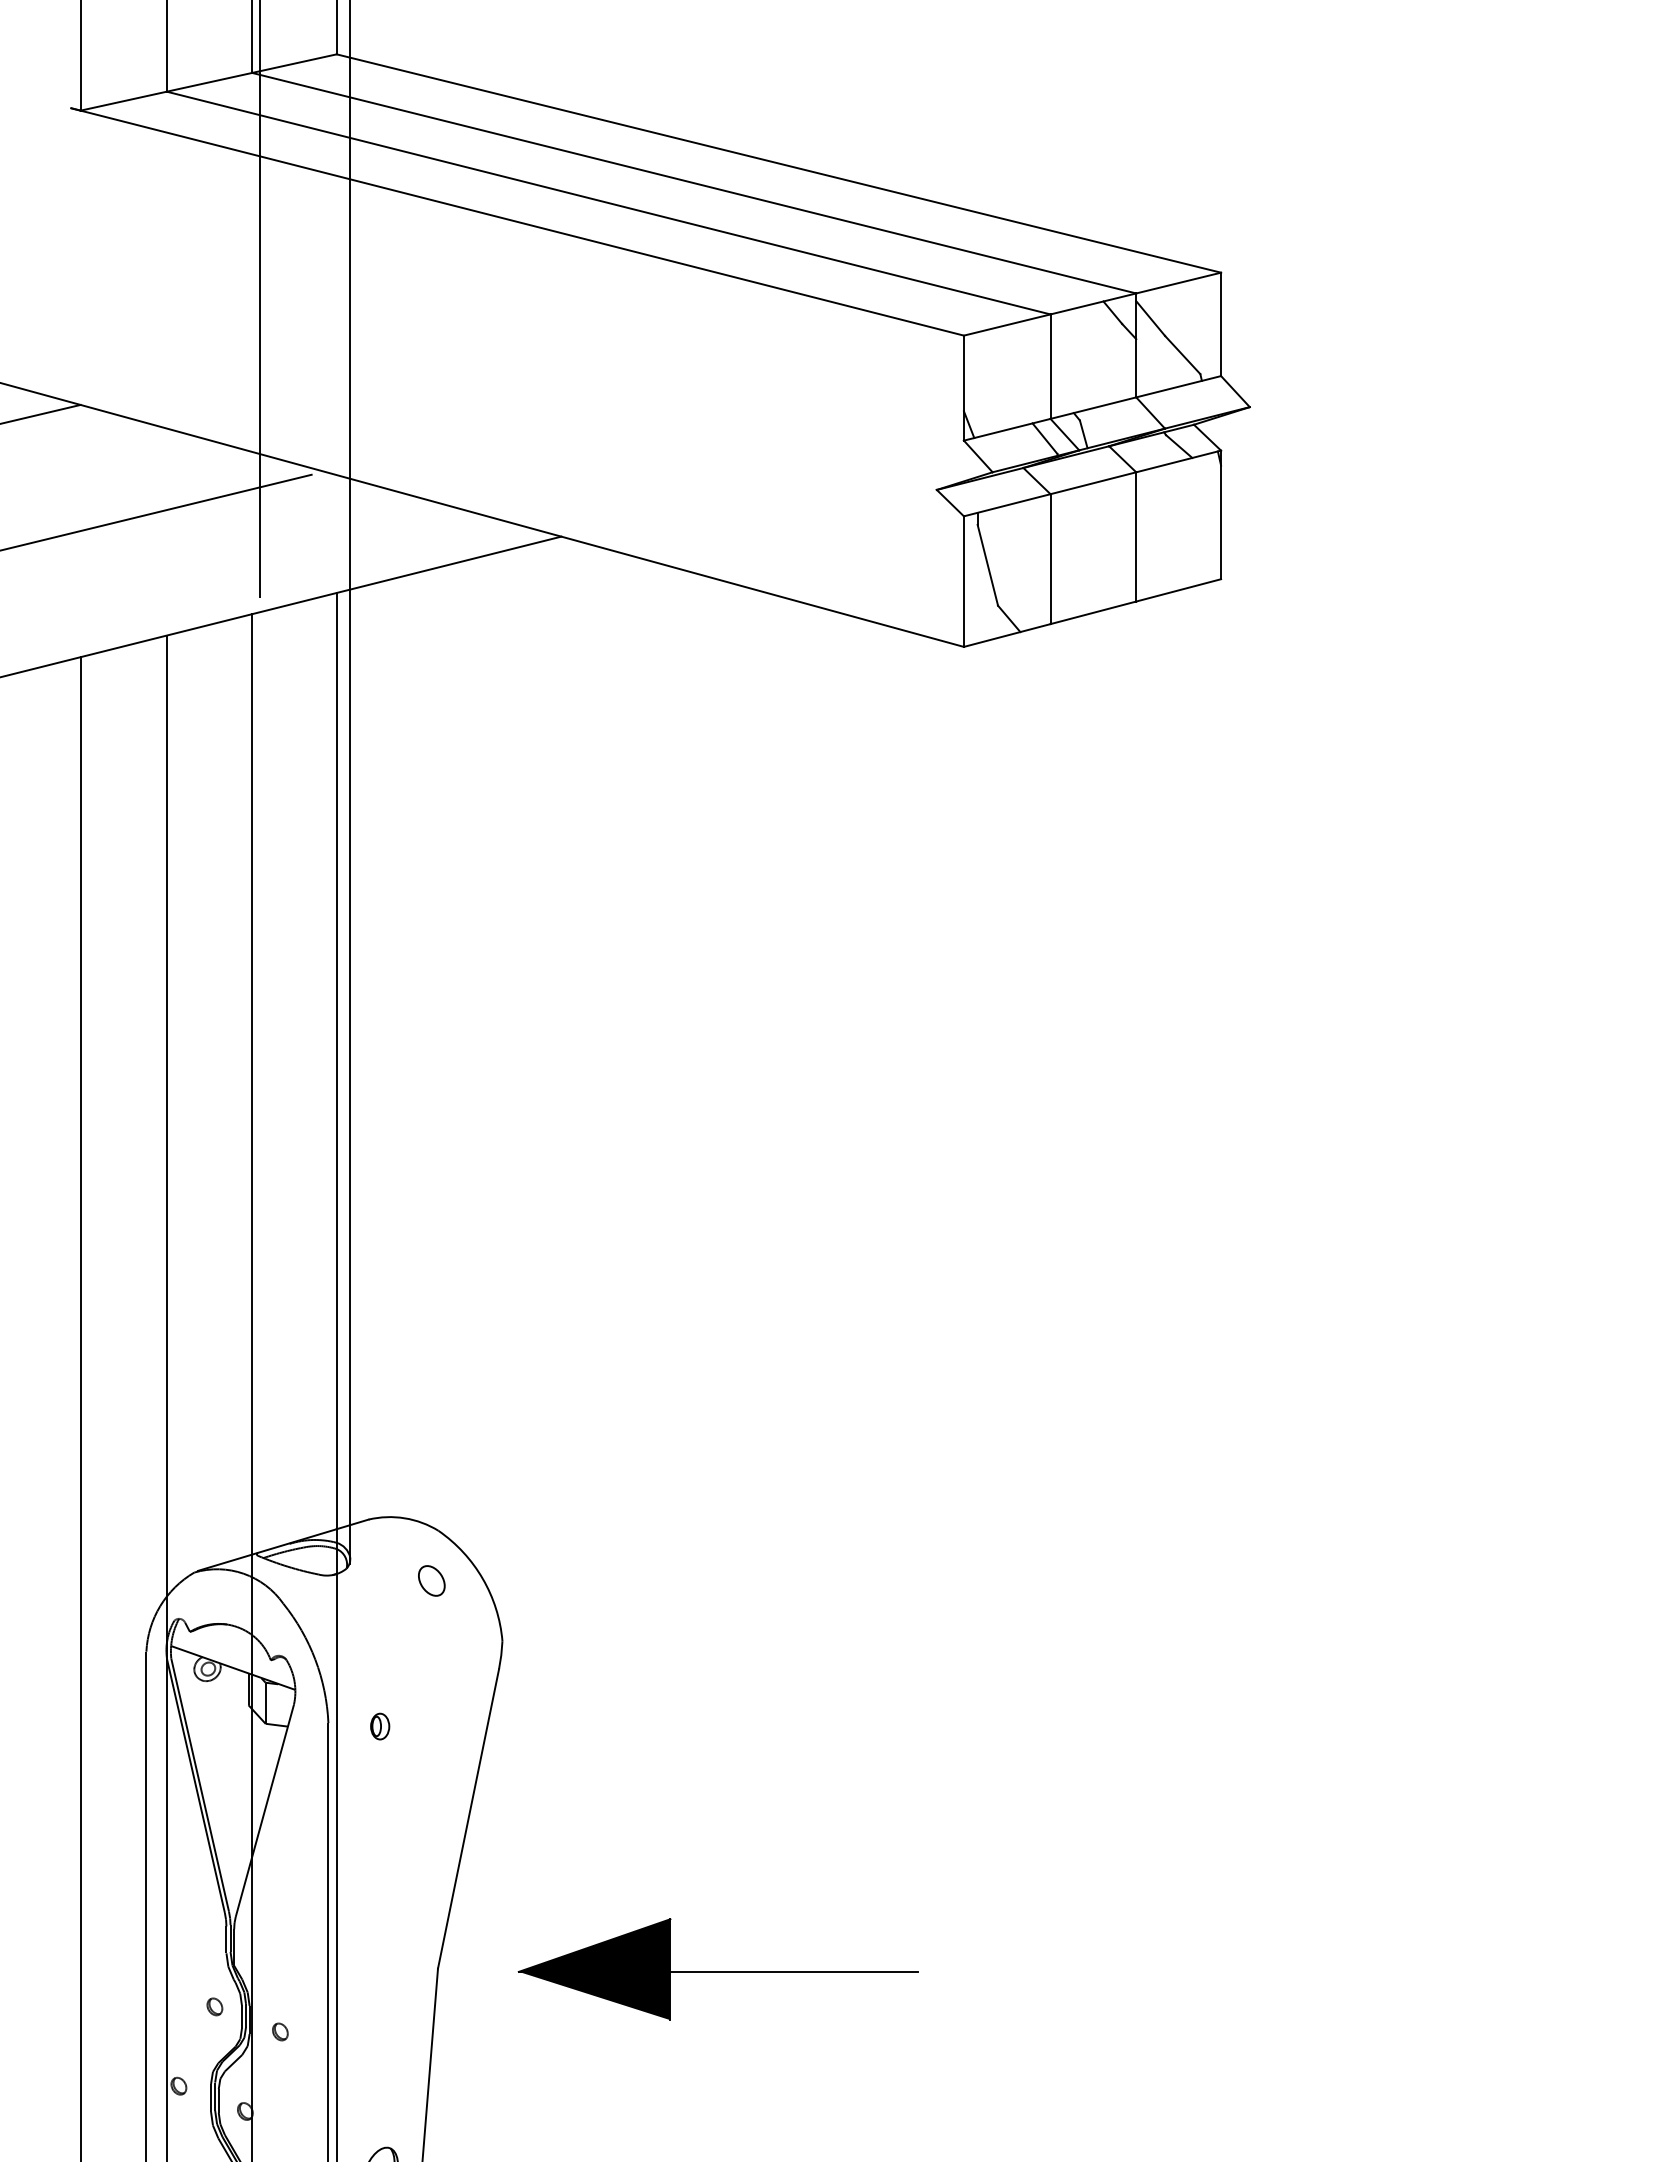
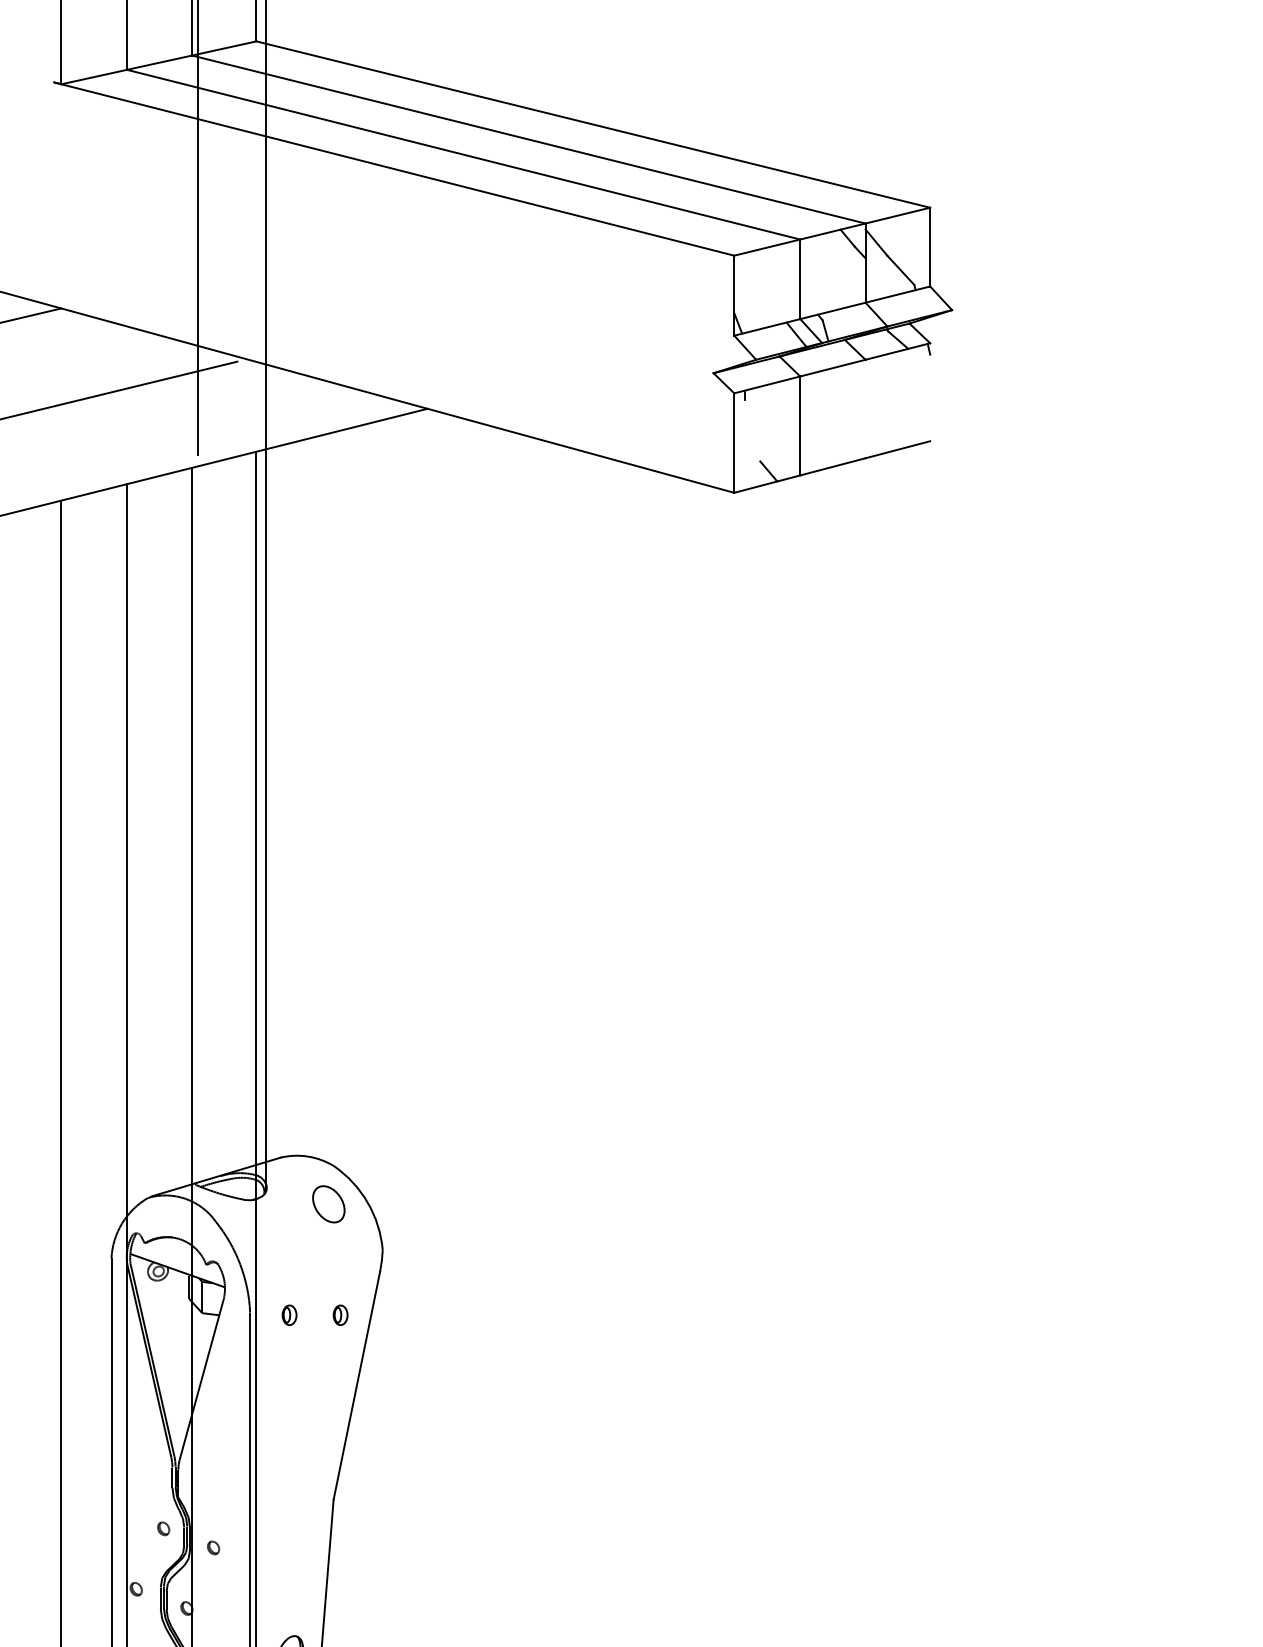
line: (1221, 514) -> (930, 391), removed
line: (1136, 536) -> (865, 408), removed
line: (987, 564) -> (752, 430), removed
part: (431, 1580) -> (328, 1204), size x1.6
part: (447, 1726) -> (340, 1315), added
part: (717, 1969) -> (546, 1500), removed

